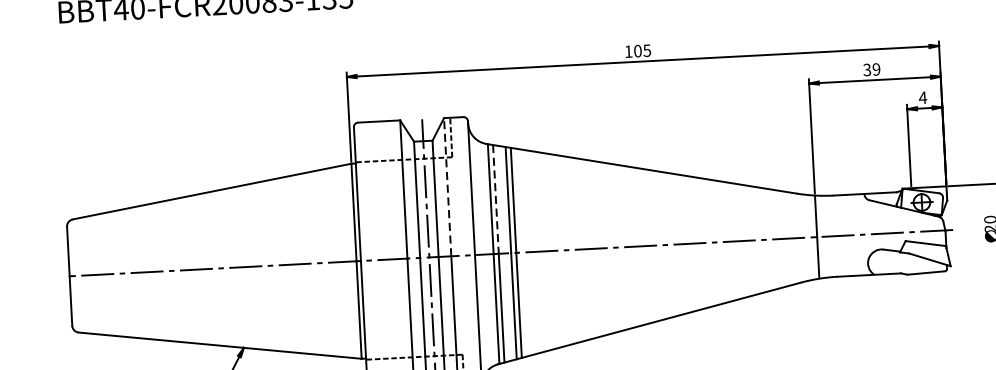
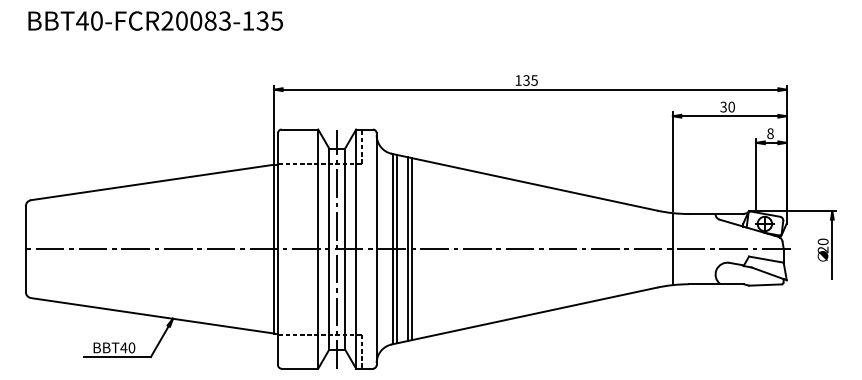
text: (637, 51) -> (526, 80), 105 -> 135
text: (876, 68) -> (731, 106), 39 -> 30
text: (922, 97) -> (770, 133), 4 -> 8
line: (448, 187) -> (356, 189), dashed -> solid
line: (496, 199) -> (397, 202), dashed -> solid

